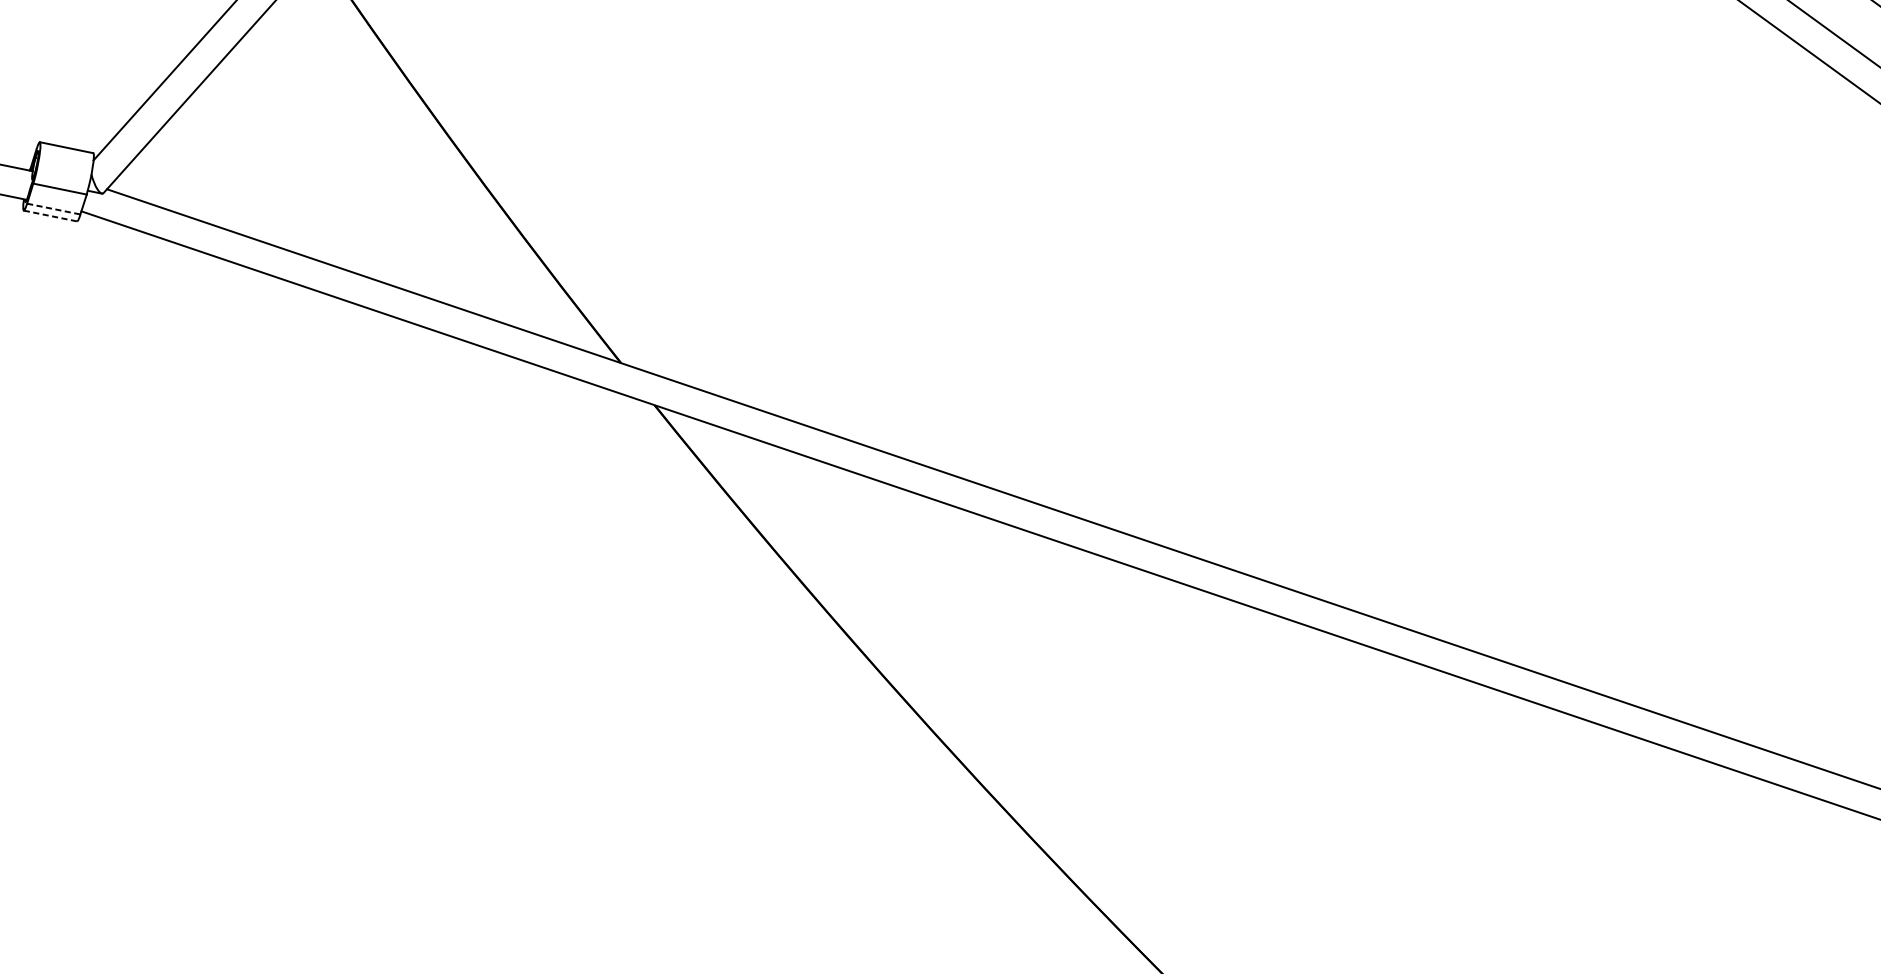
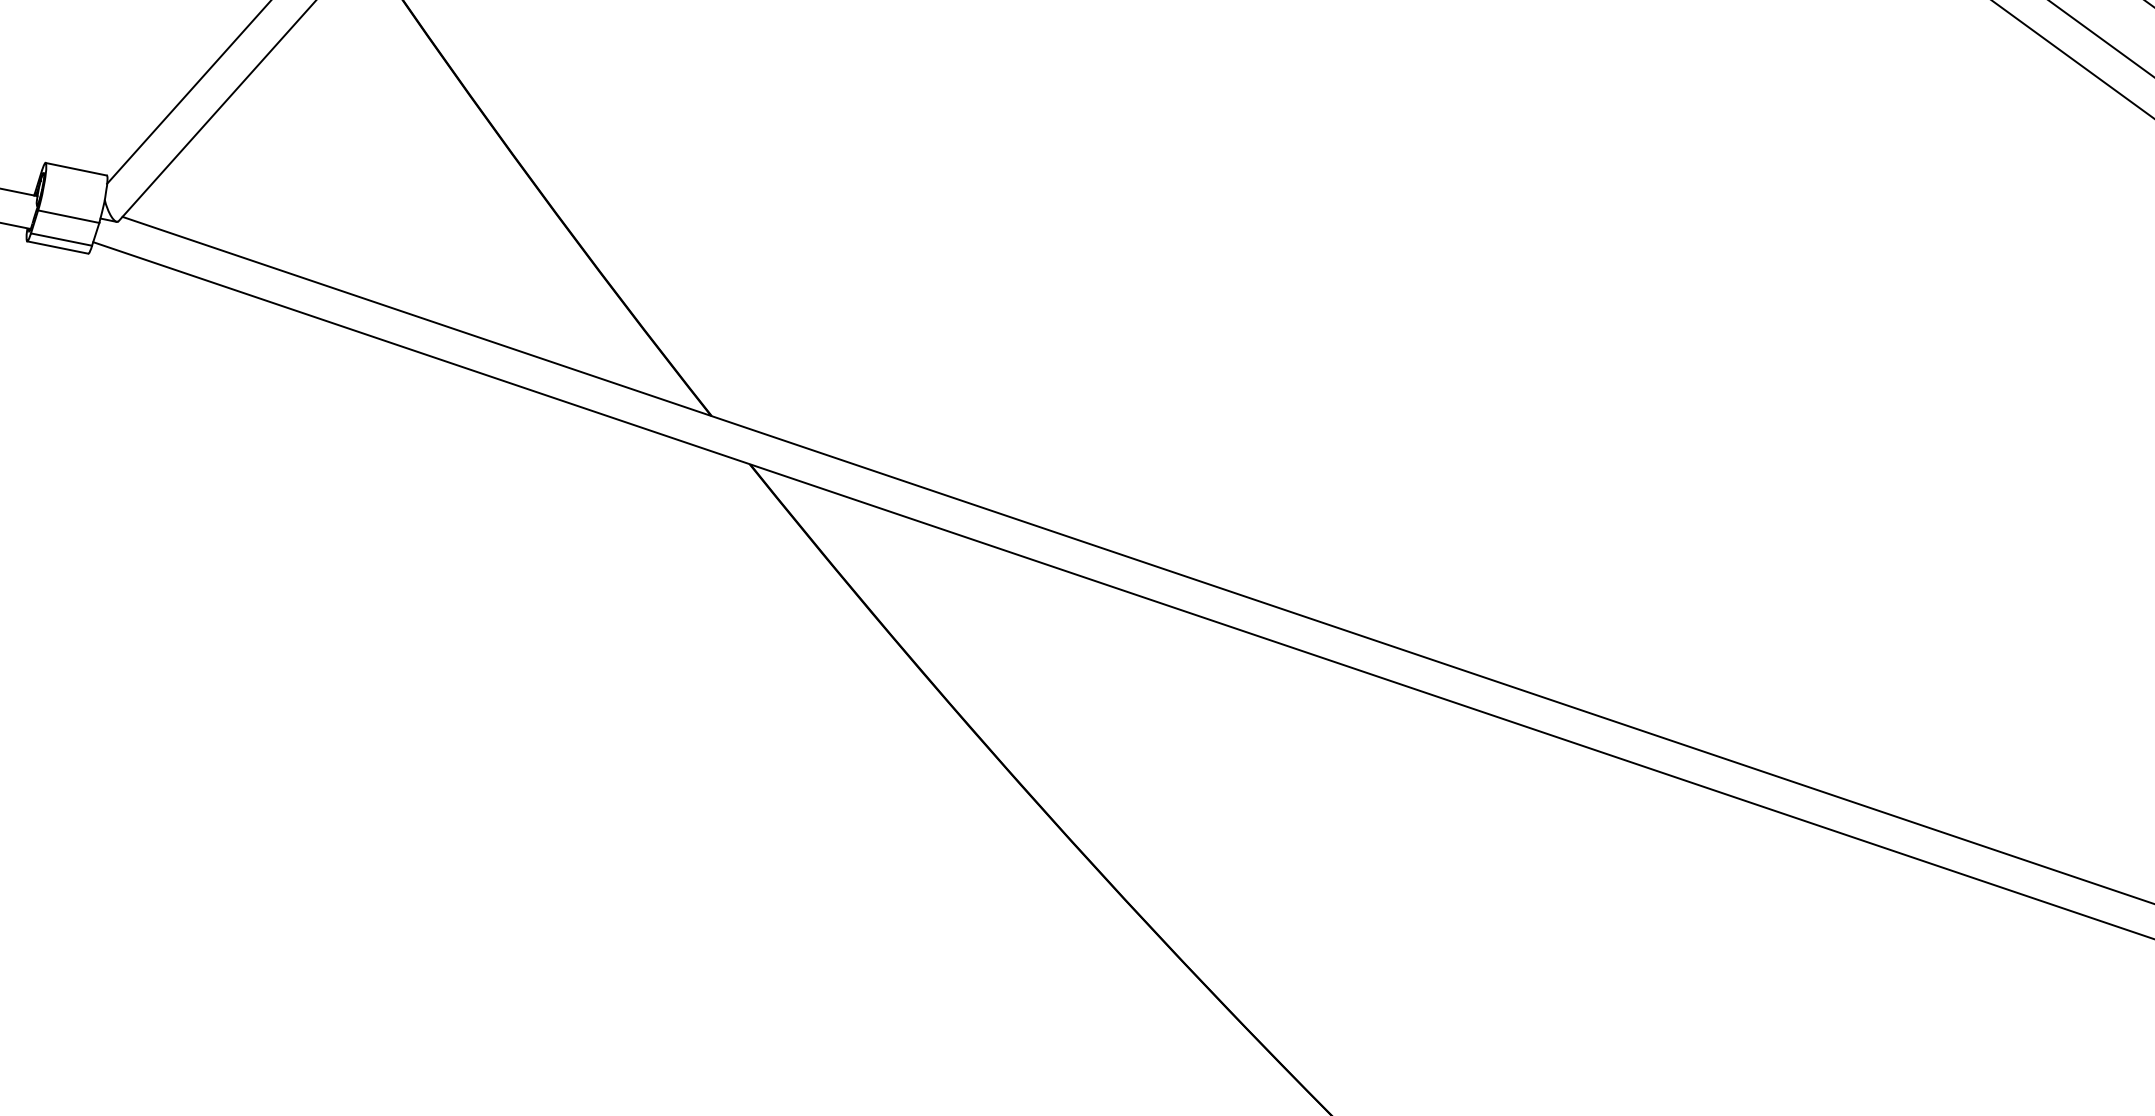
line: (54, 209) -> (62, 239), dashed -> solid
line: (51, 215) -> (58, 247), dashed -> solid

